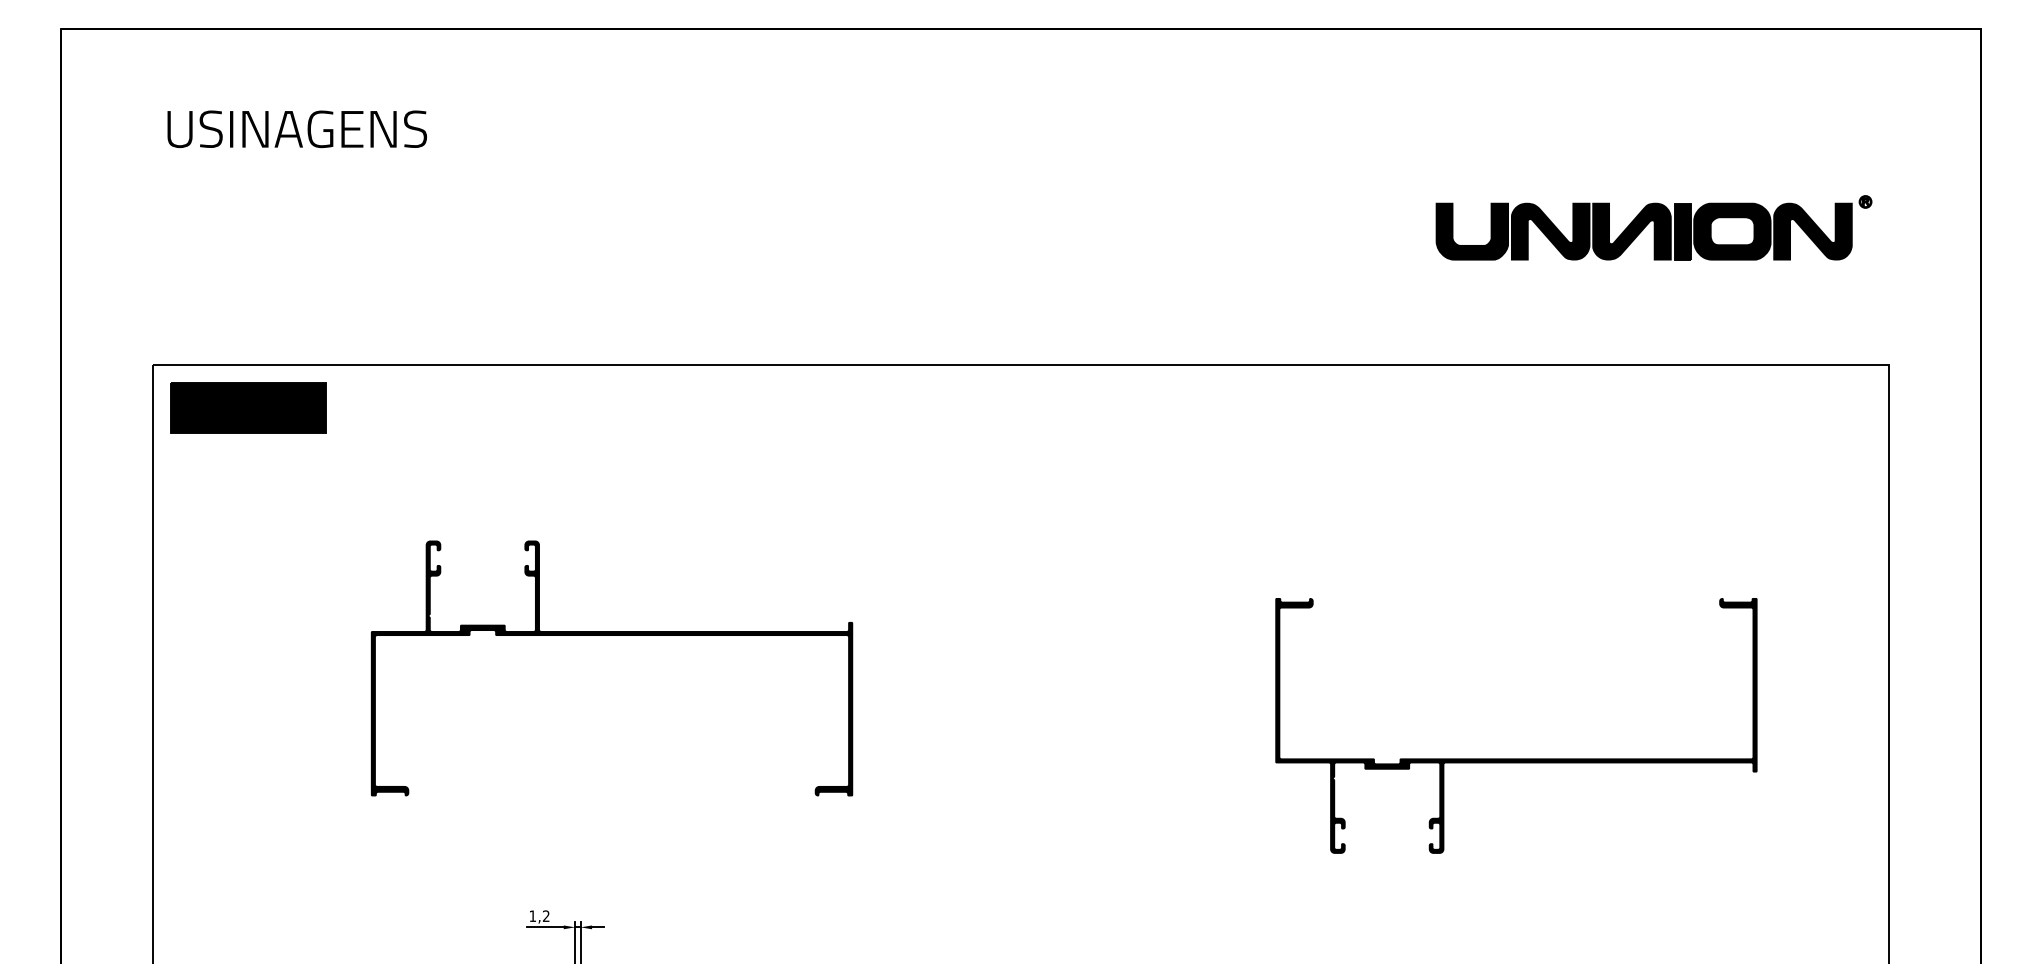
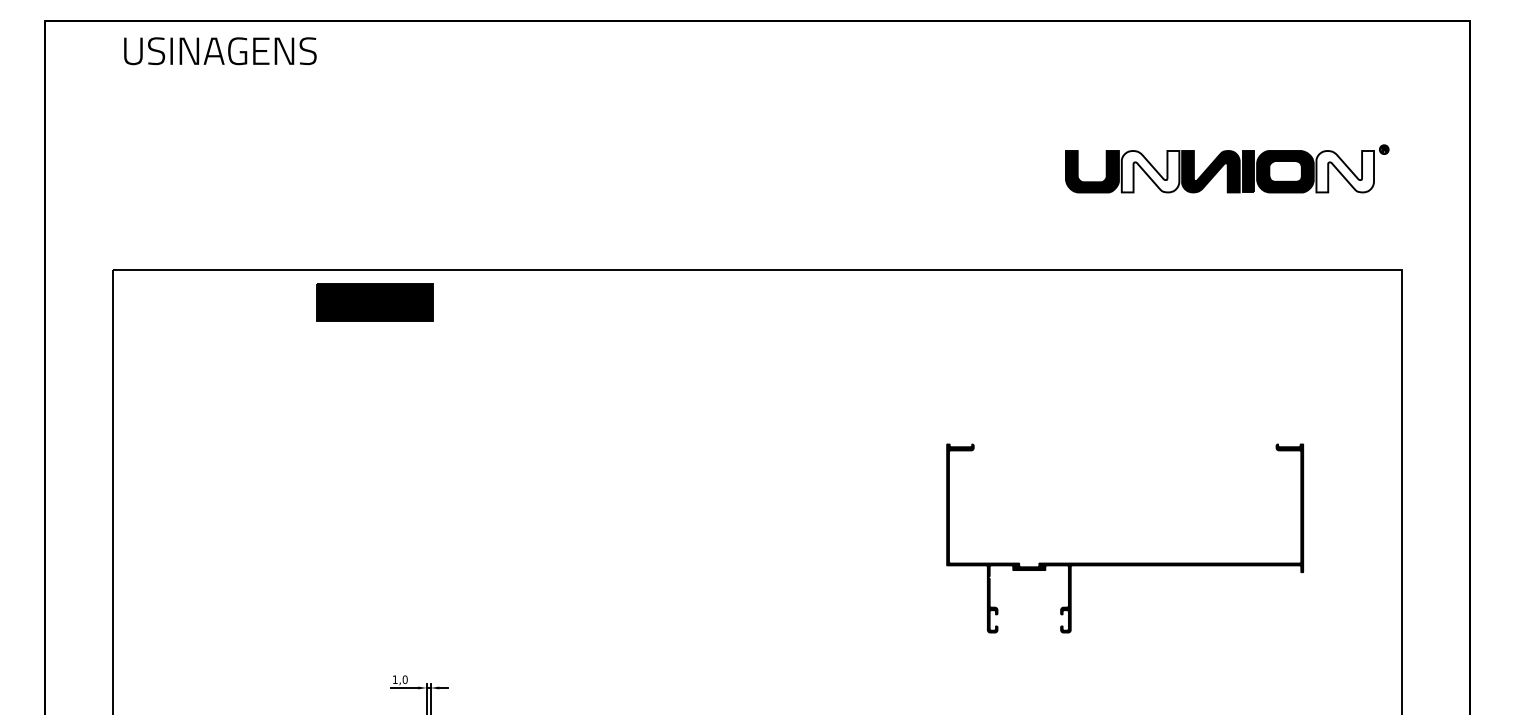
text: (296, 129) -> (219, 51), moved
fill: (1550, 231) -> (1150, 171), removed
fill: (1812, 231) -> (1344, 171), removed
part: (248, 407) -> (374, 302), moved
part: (611, 635) -> (453, 471), removed
text: (545, 916) -> (404, 679), 1,2 -> 1,0

